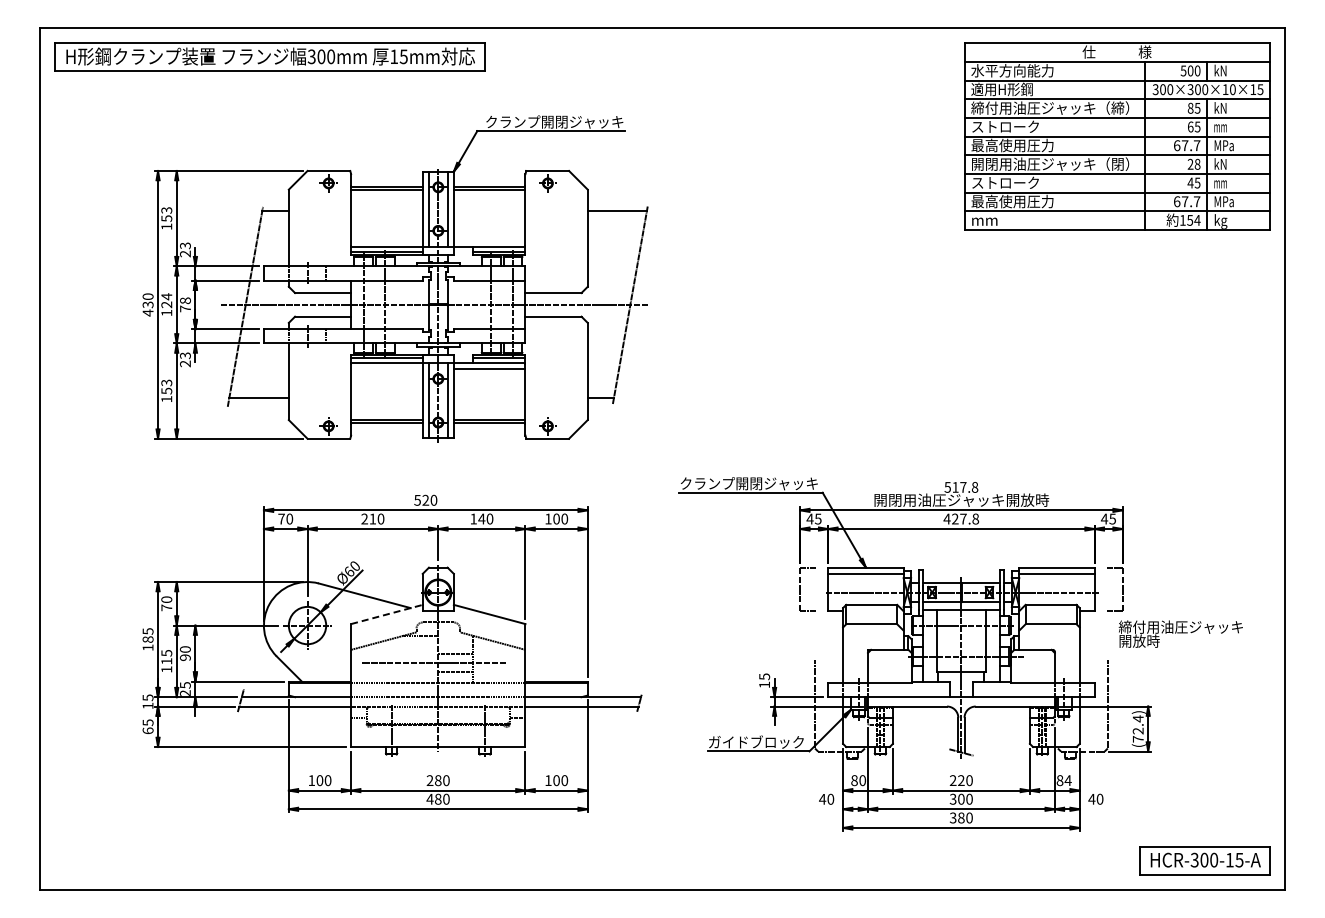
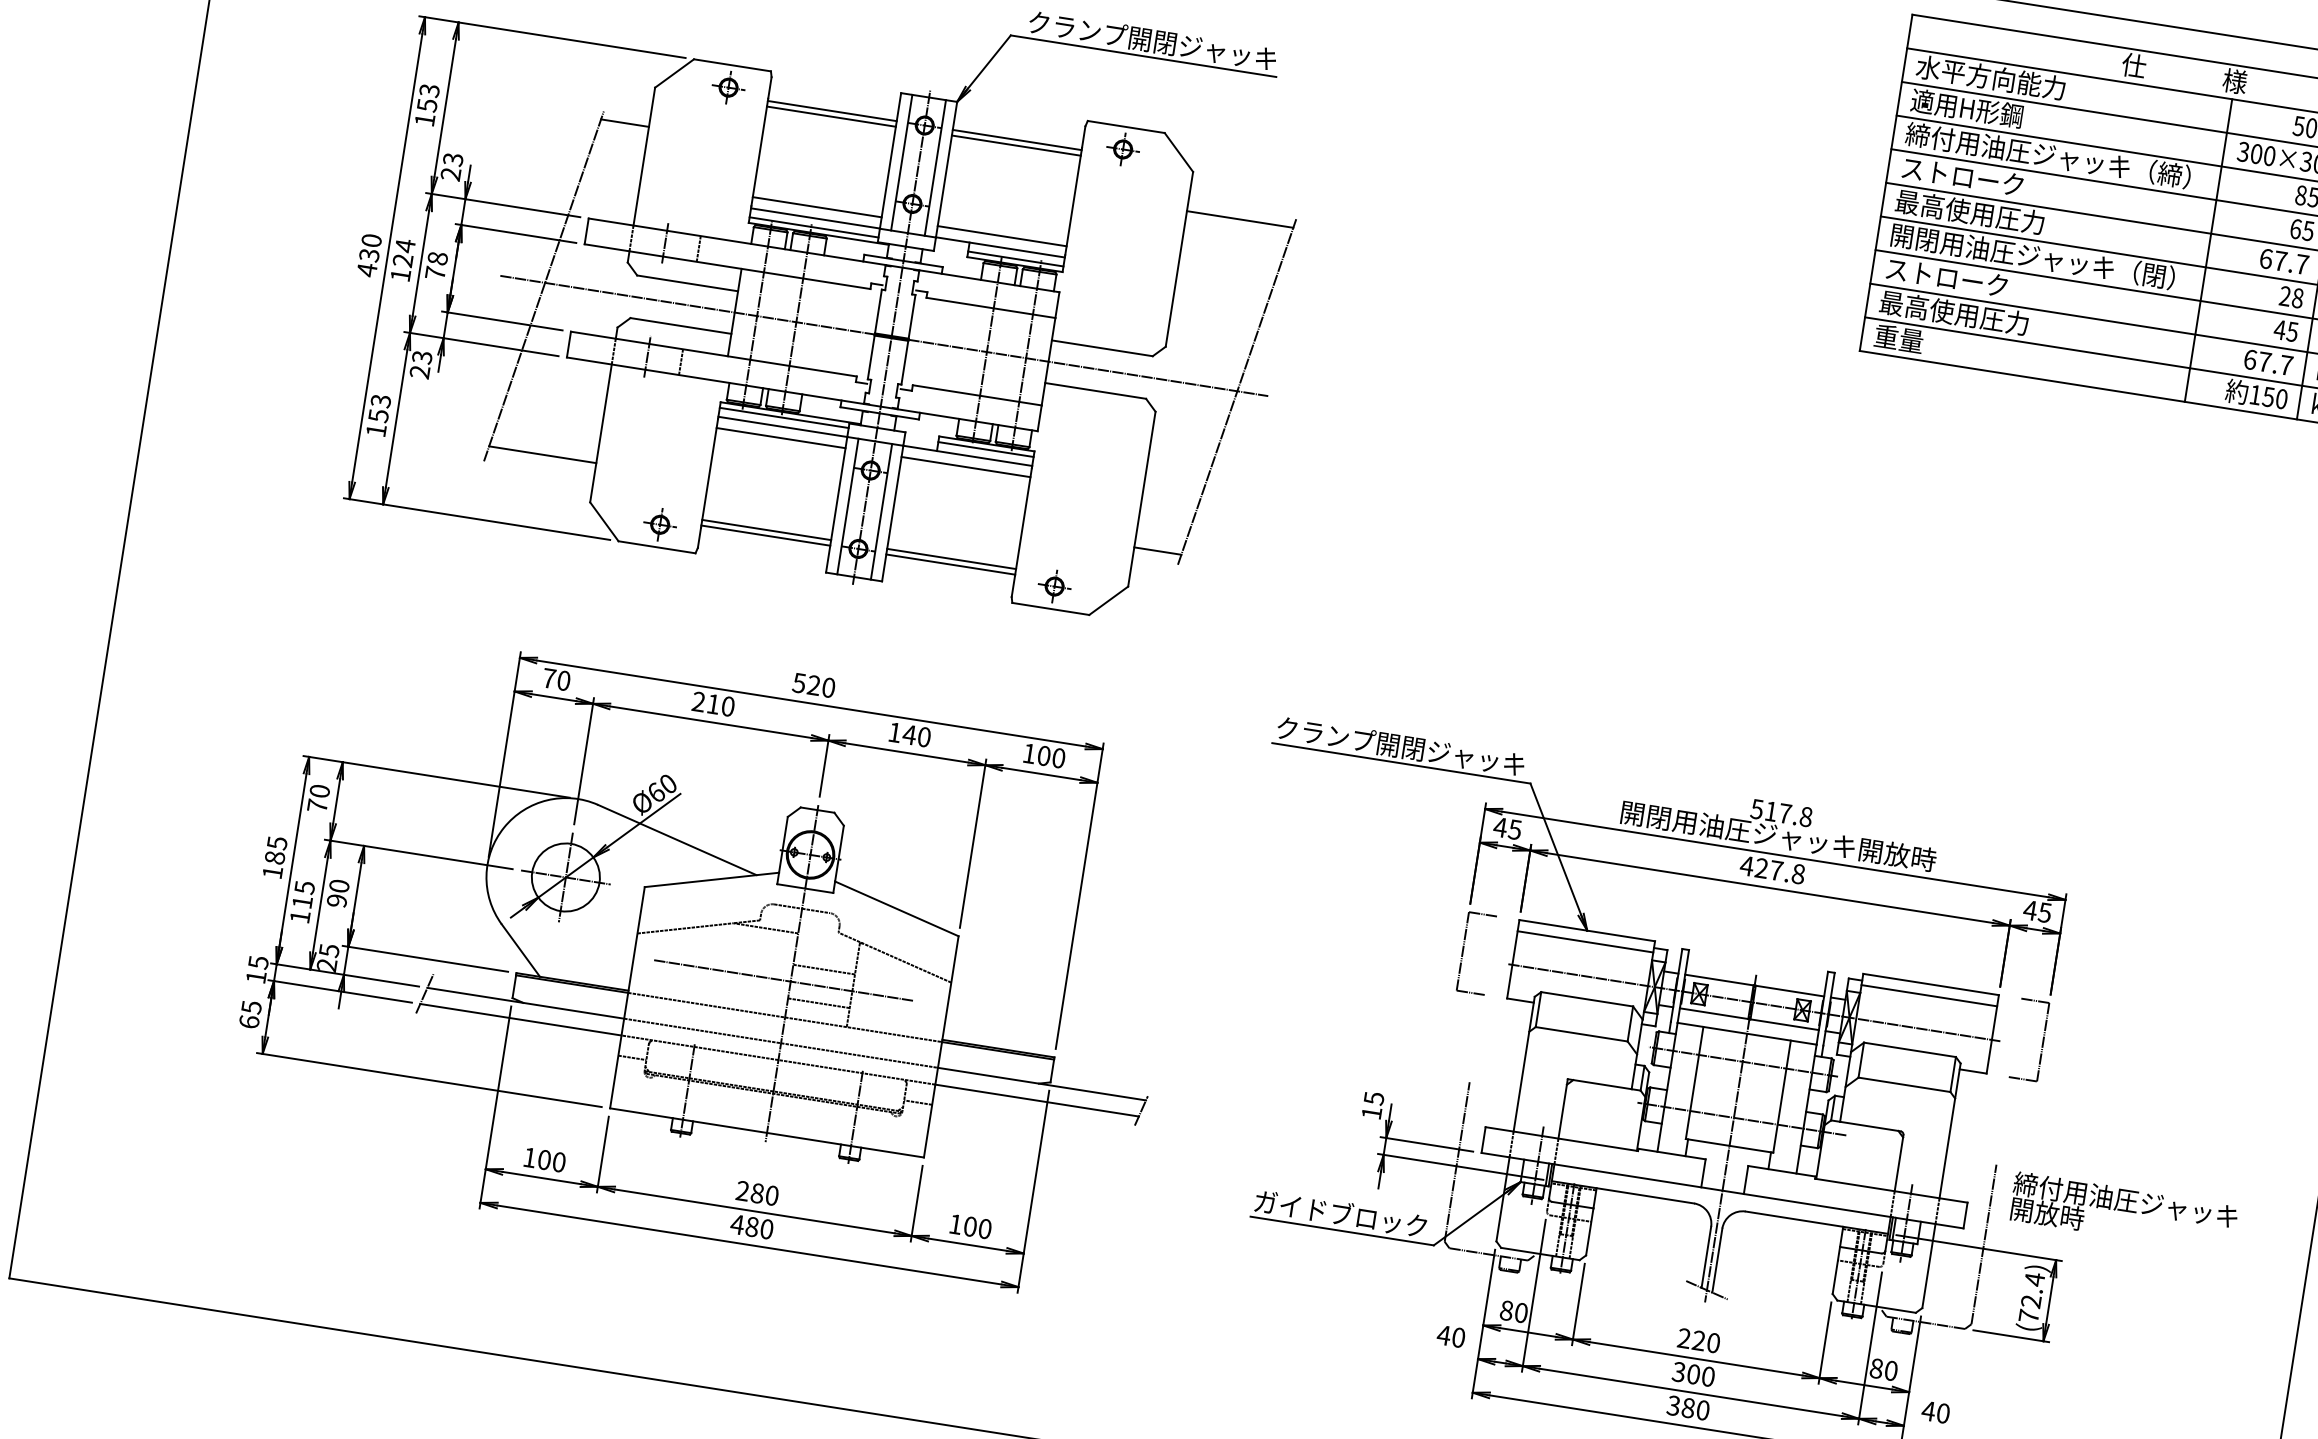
text: (984, 219) -> (1898, 337), mm -> 重量
text: (1197, 219) -> (2282, 397), 154 -> 150
line: (386, 240) -> (816, 206), added
line: (489, 240) -> (1001, 235), added
line: (386, 369) -> (780, 438), added
line: (387, 614) -> (712, 880), dashed -> solid
text: (1180, 633) -> (2123, 1211), moved
text: (1067, 780) -> (1889, 1370), 84 -> 80

